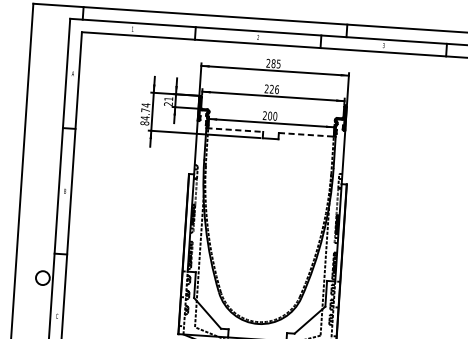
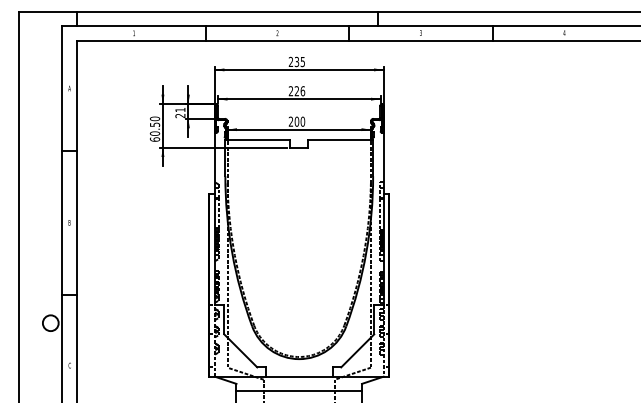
text: (273, 63) -> (296, 61), 285 -> 235
text: (145, 113) -> (154, 128), 84.74 -> 60.50
line: (235, 130) -> (258, 140), dashed -> solid
line: (308, 135) -> (341, 140), dashed -> solid

